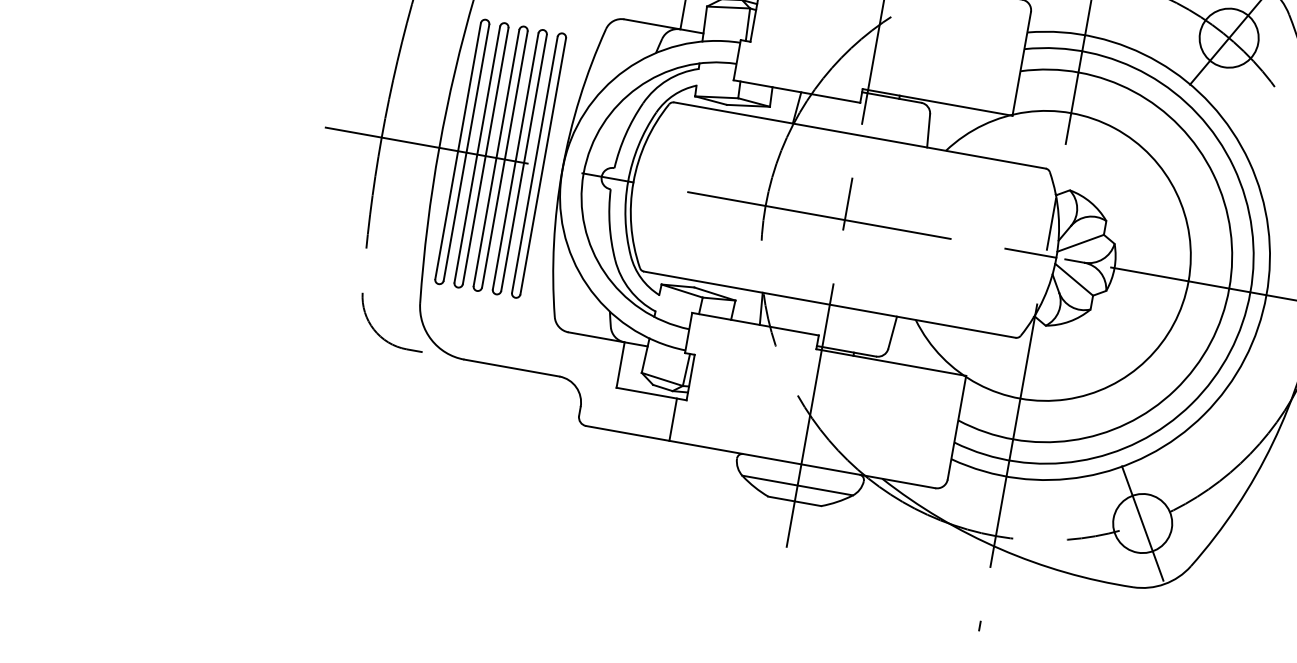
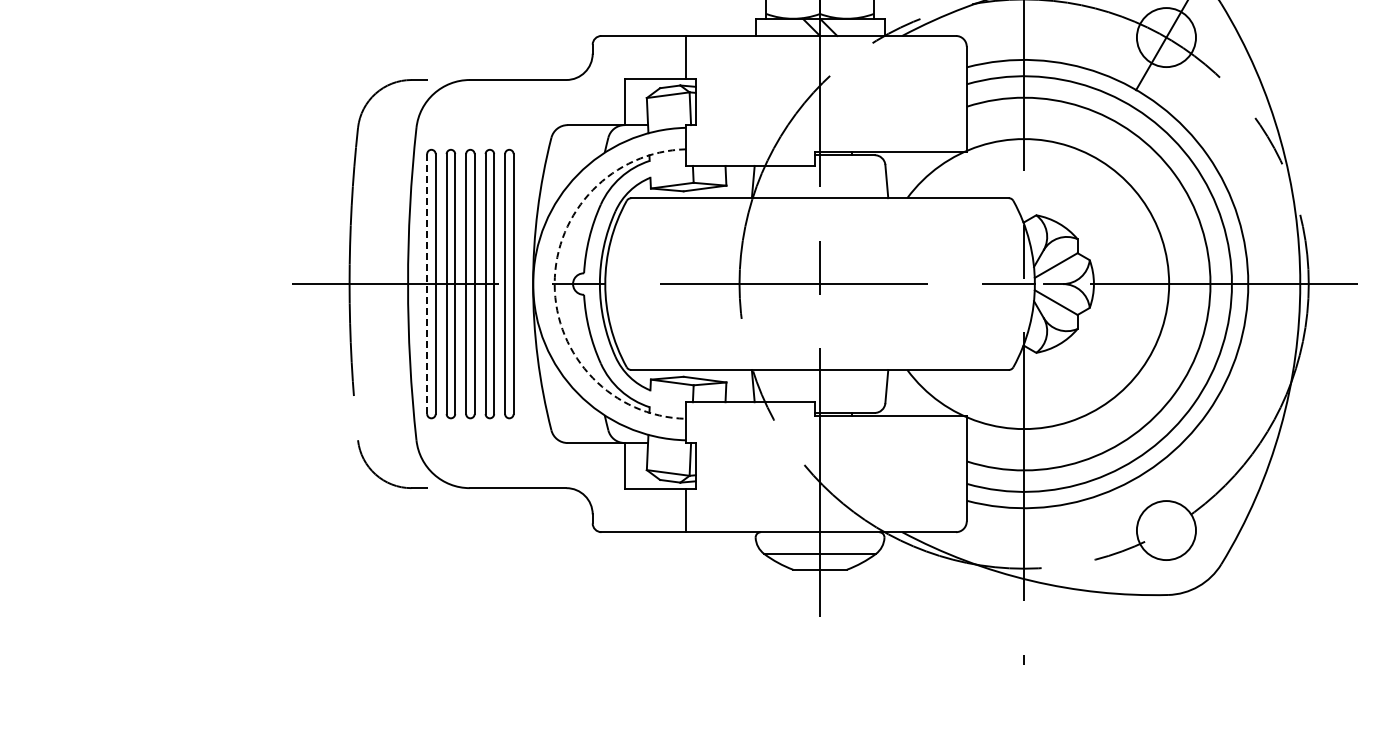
line: (458, 151) -> (427, 284), solid -> dashed
arc: (583, 173) -> (554, 284), solid -> dashed
line: (1142, 523) -> (1166, 530), removed

